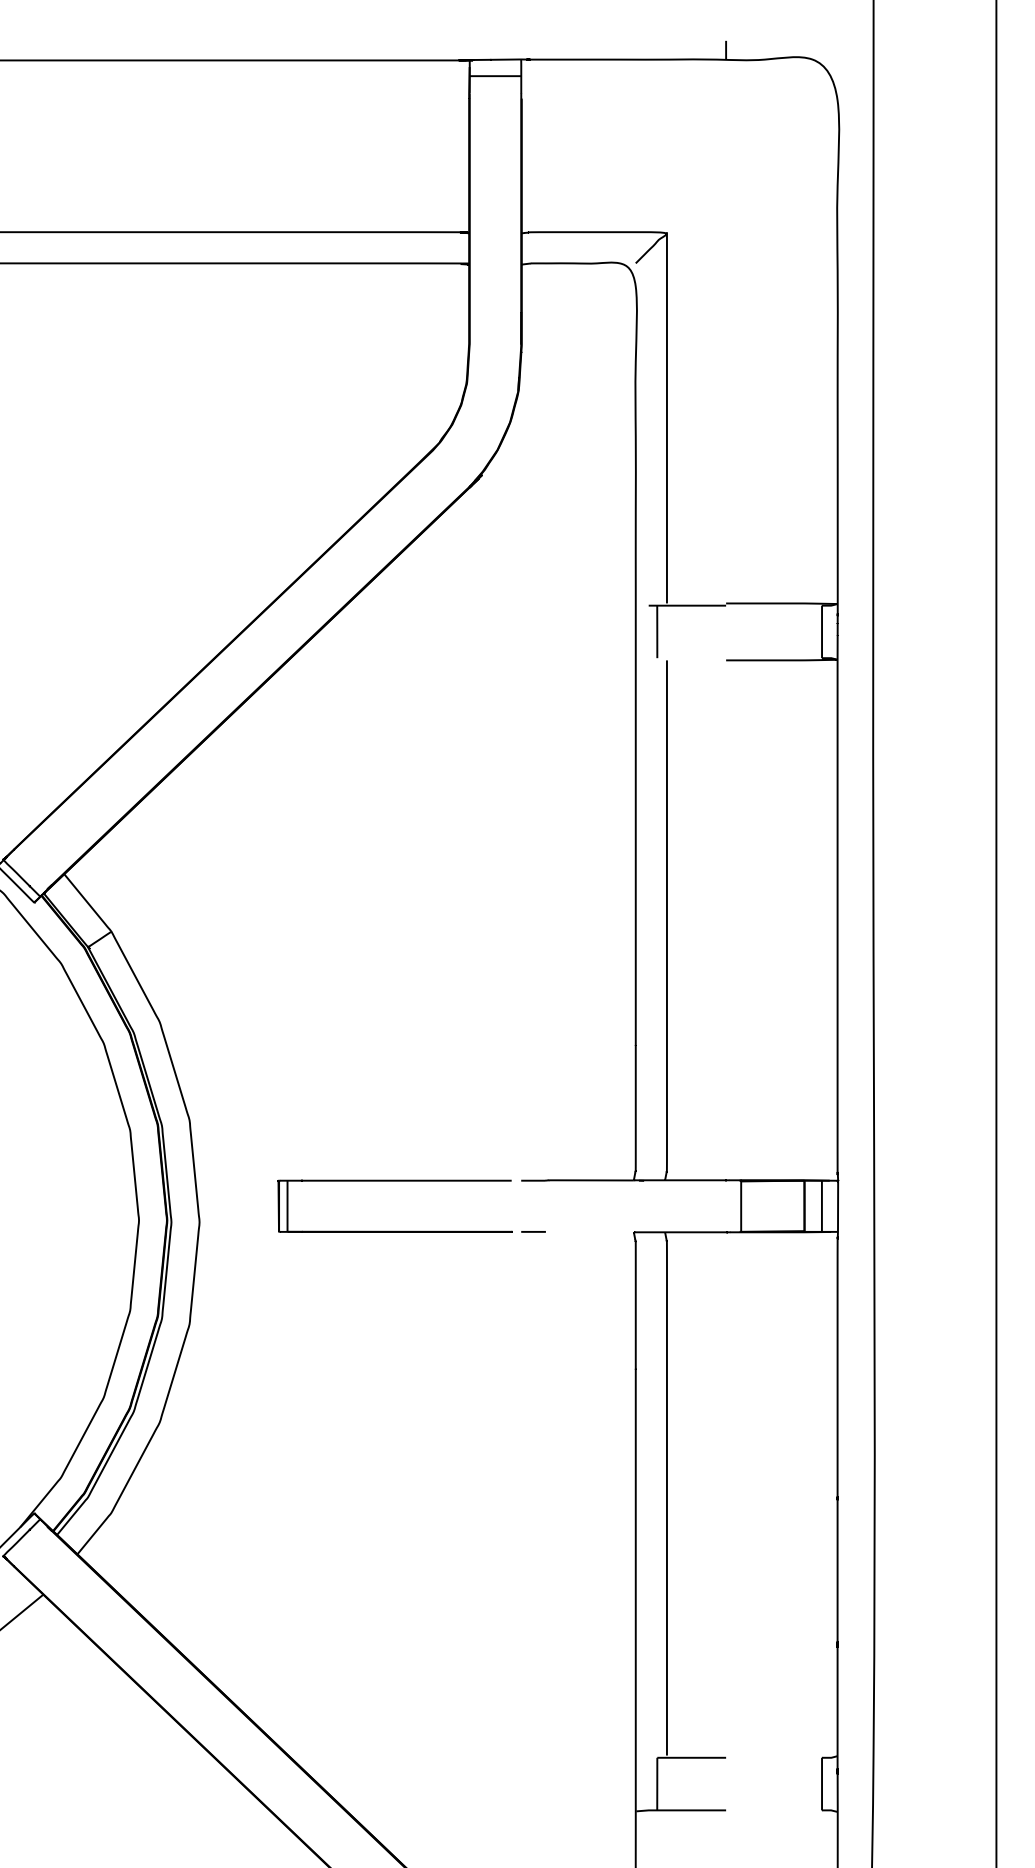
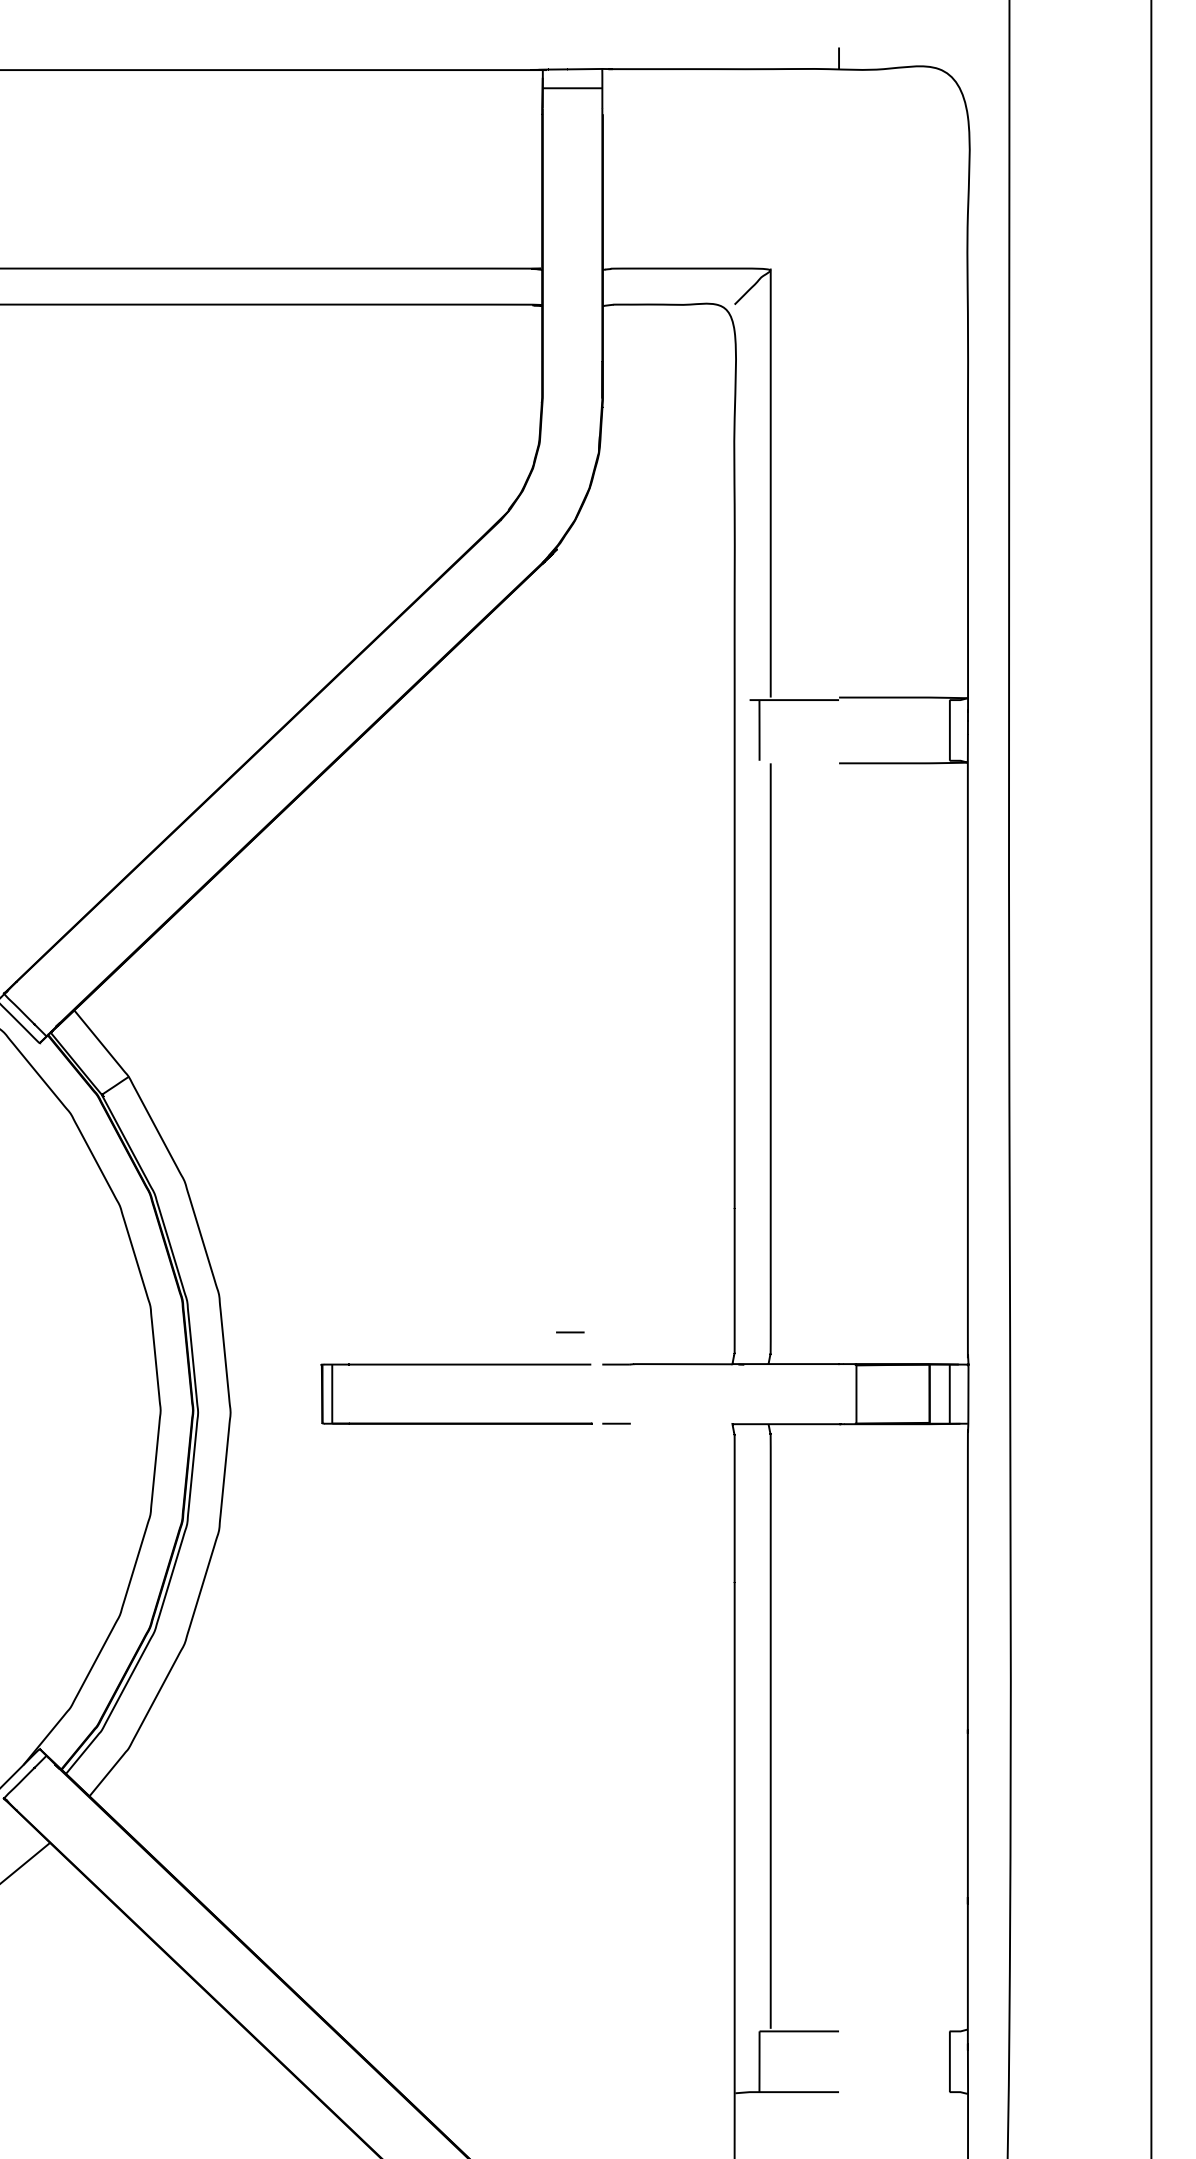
line: (493, 1152) -> (570, 1331), added

